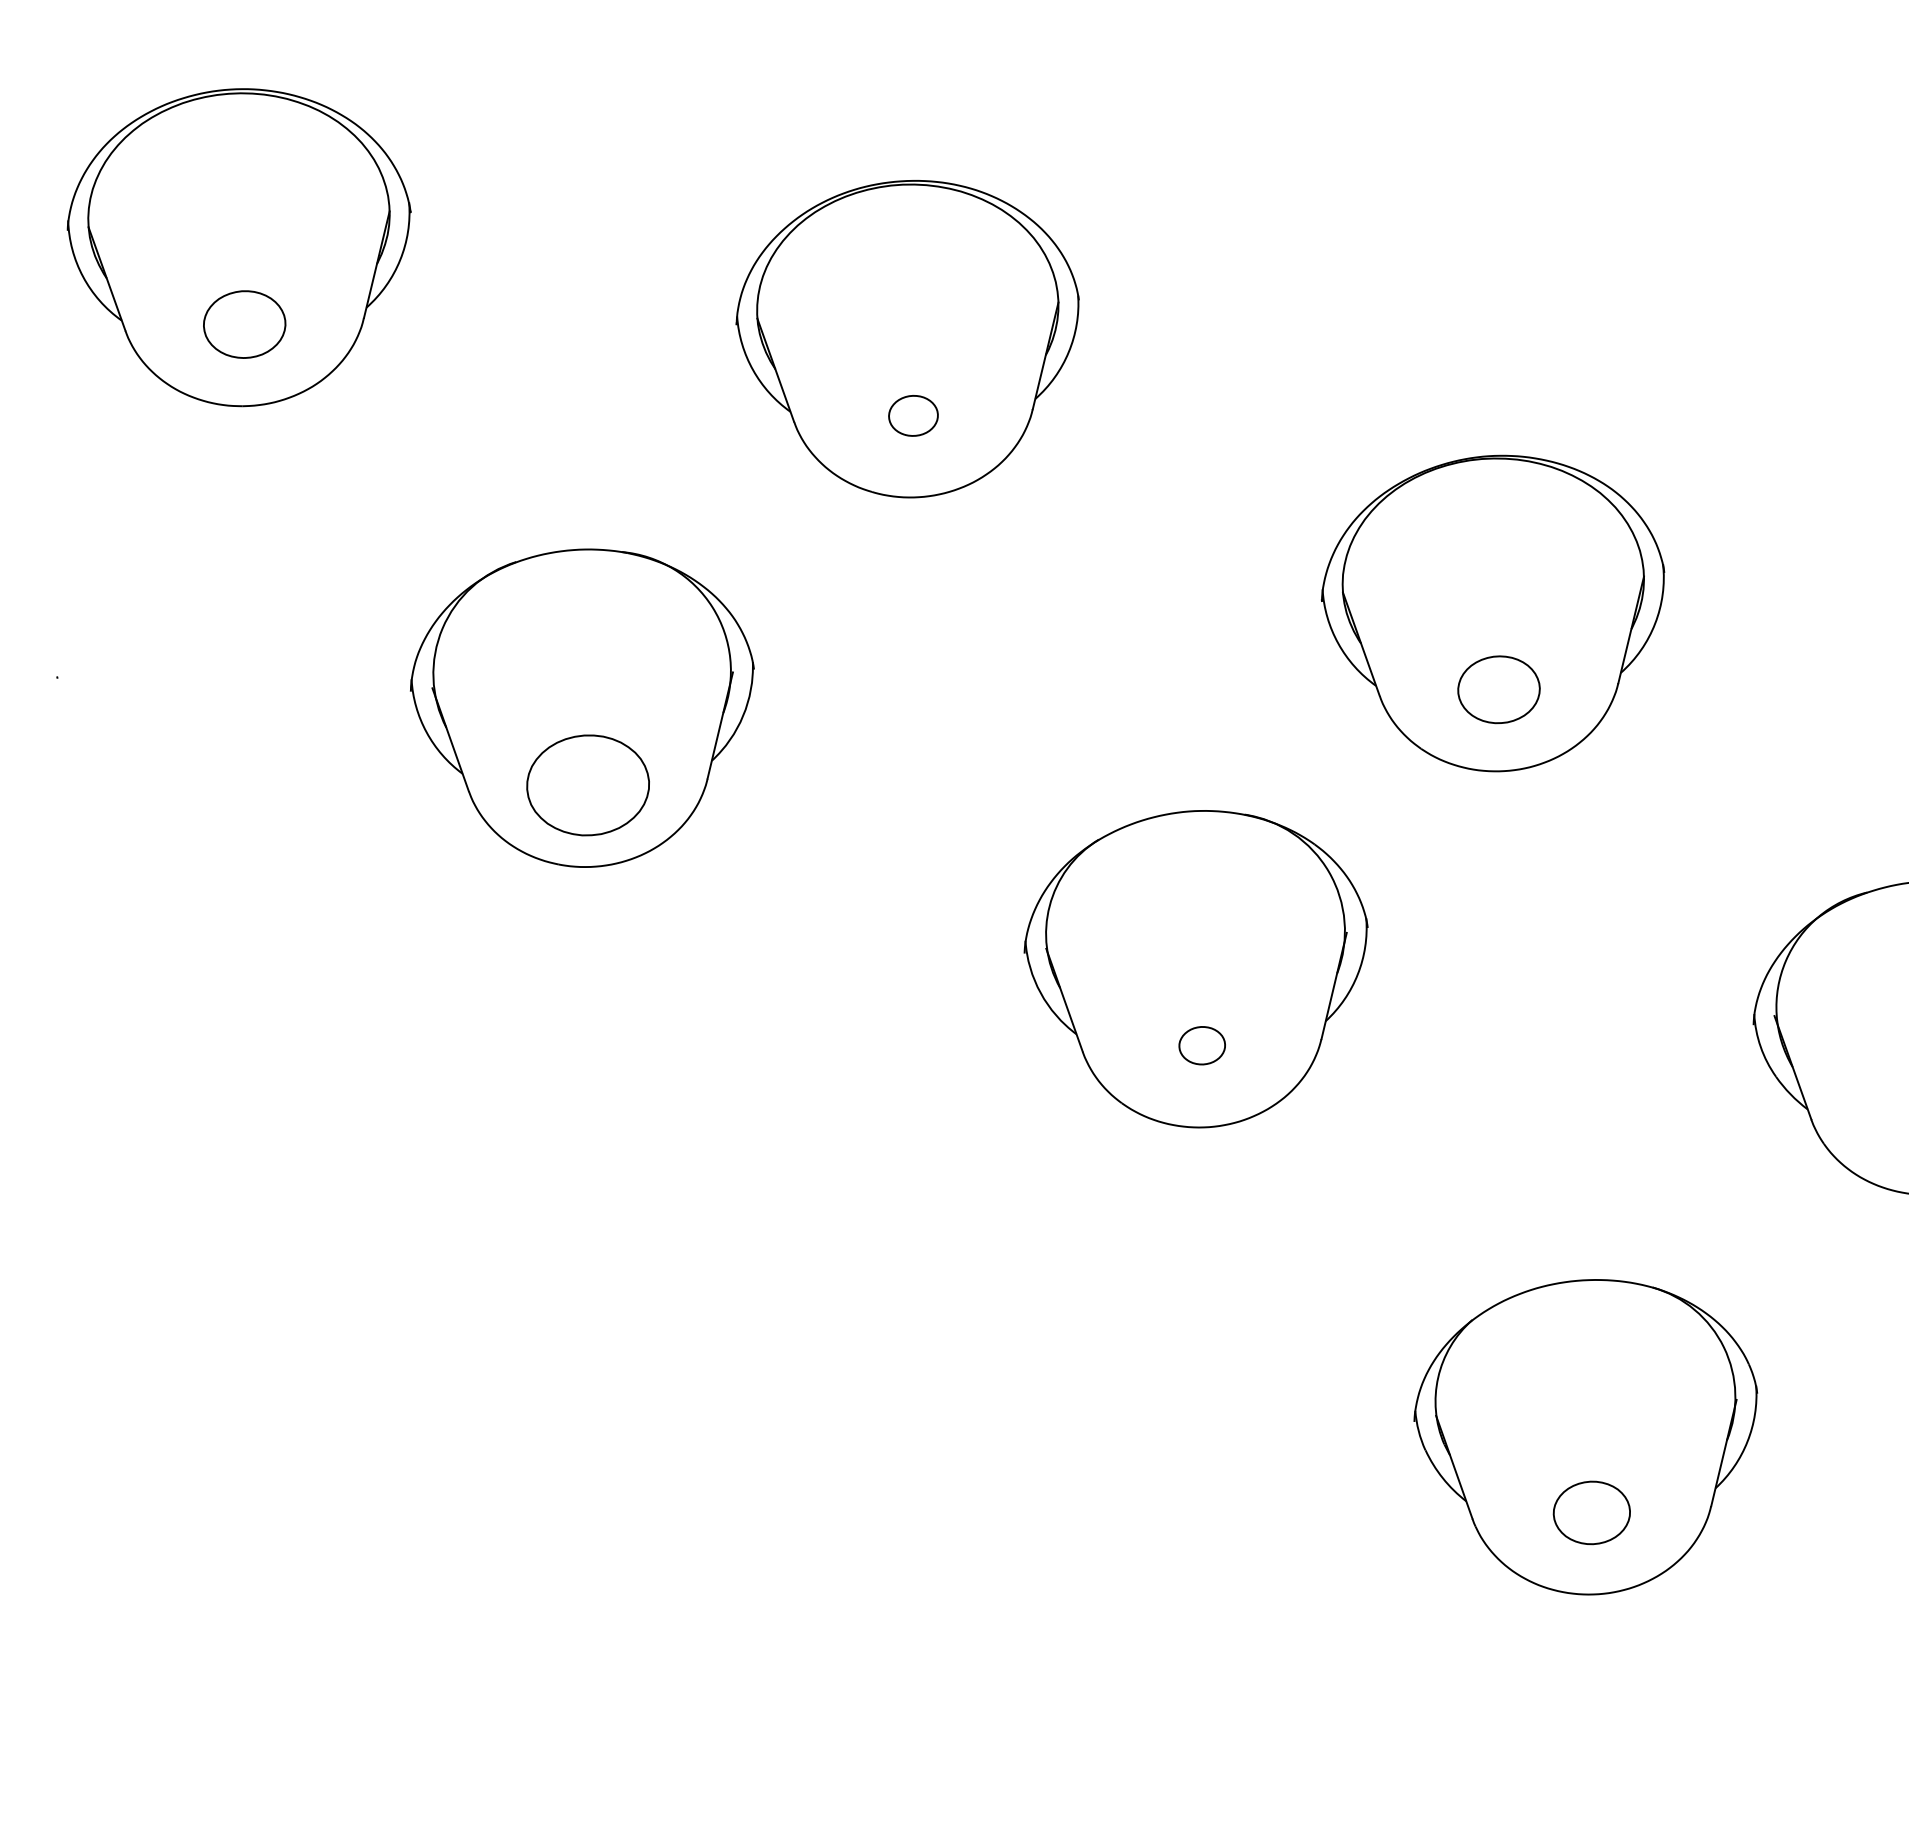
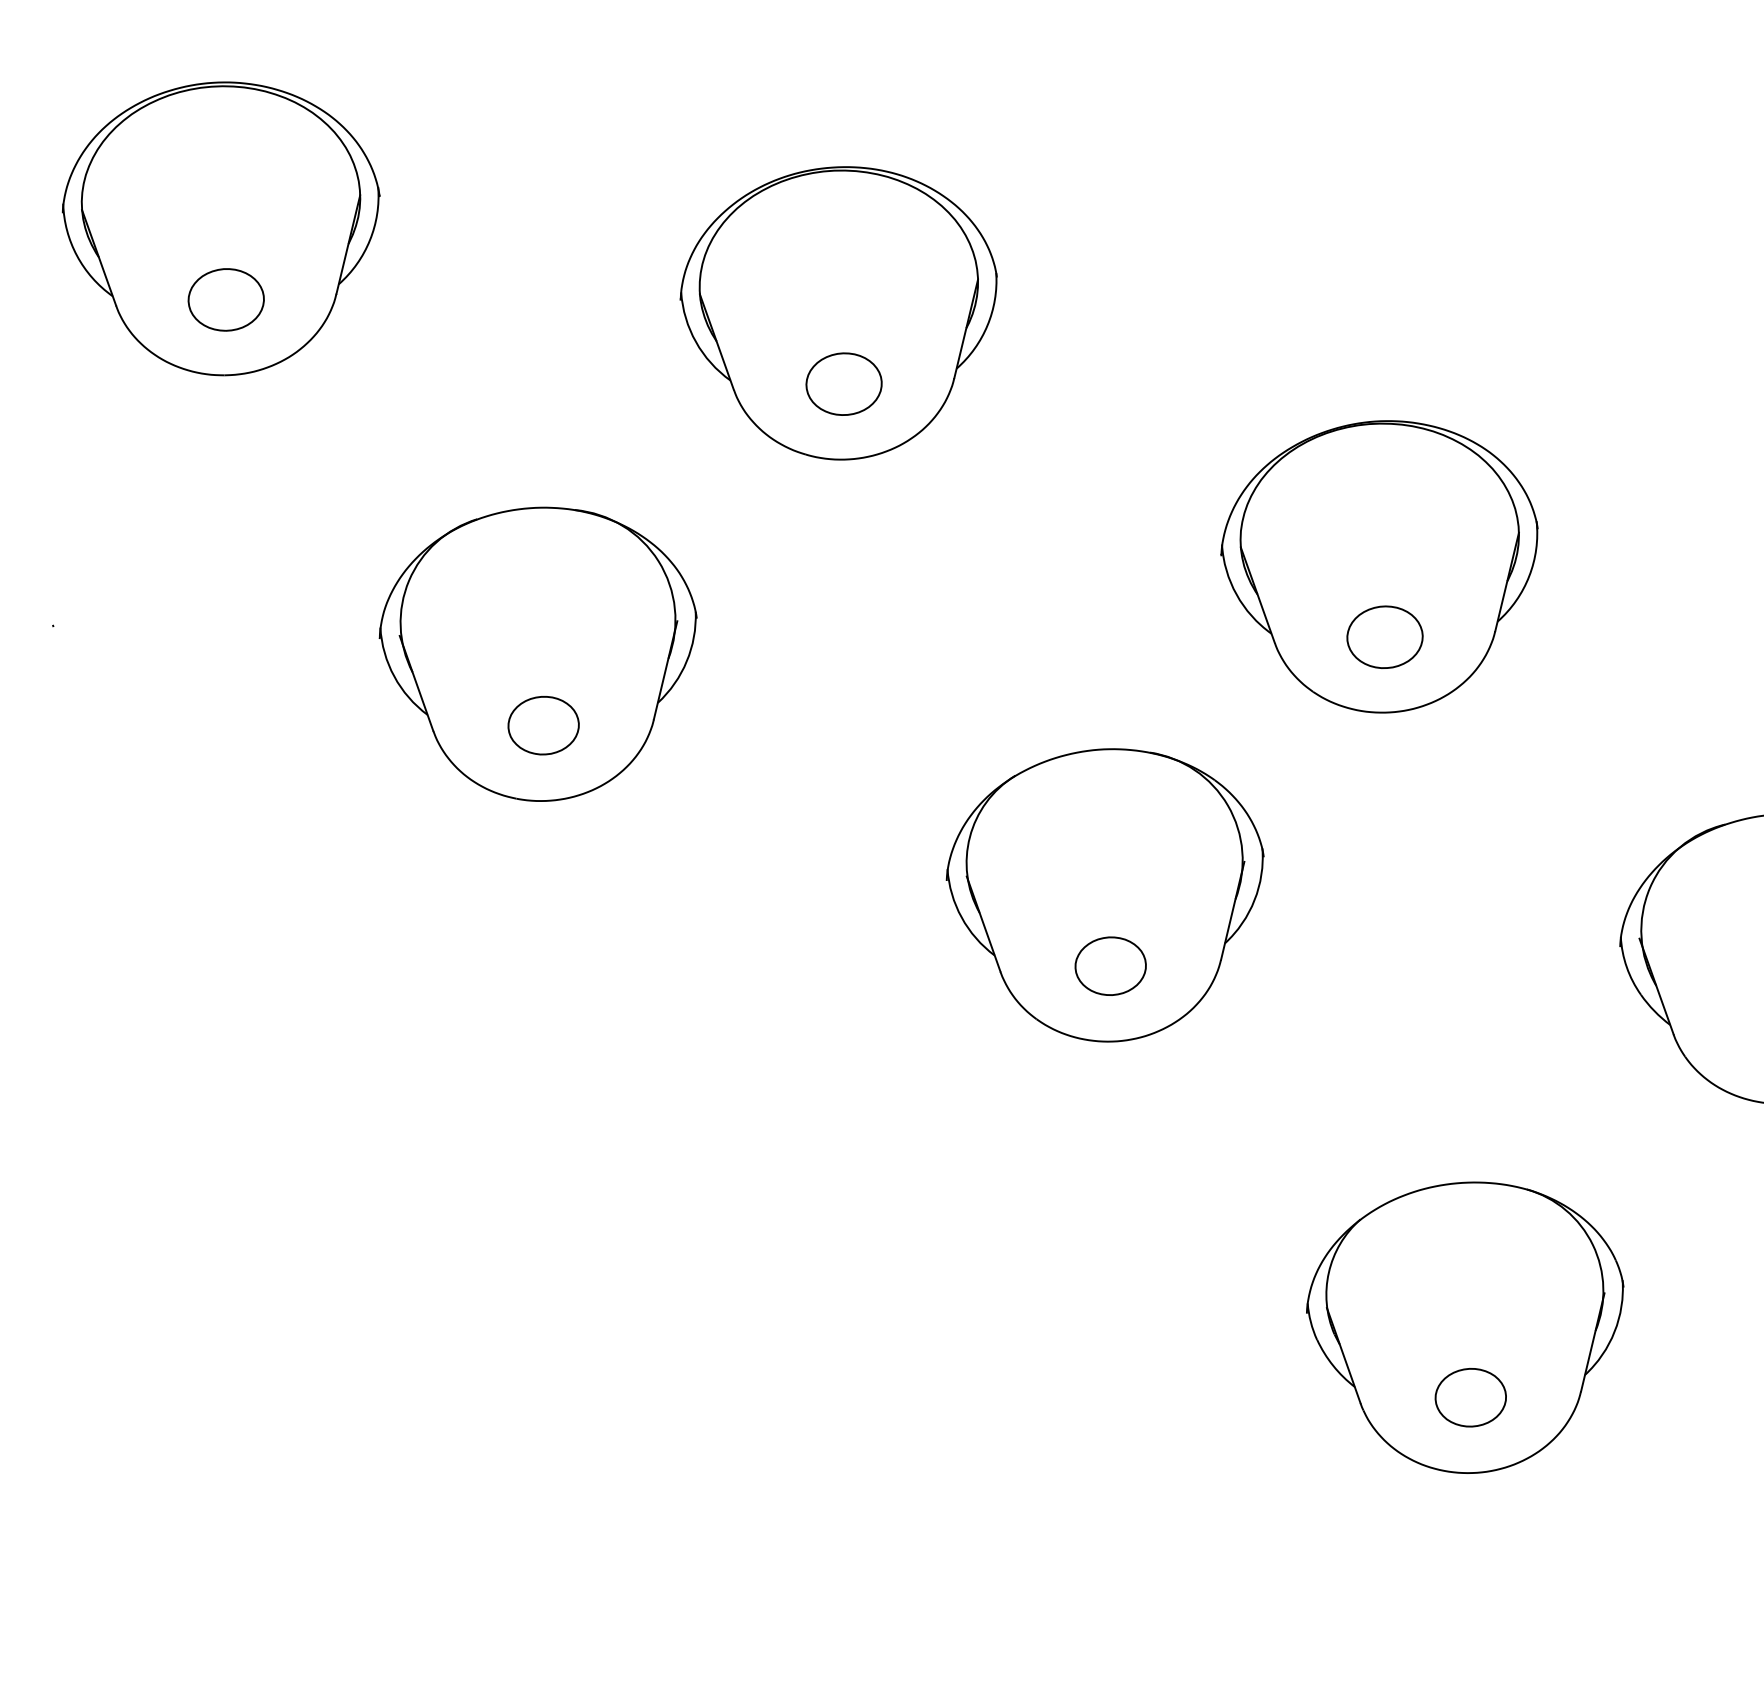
part: (913, 415) -> (844, 383), size x1.67
part: (588, 785) -> (543, 725), size x0.62
part: (1202, 1045) -> (1111, 965), size x1.67

